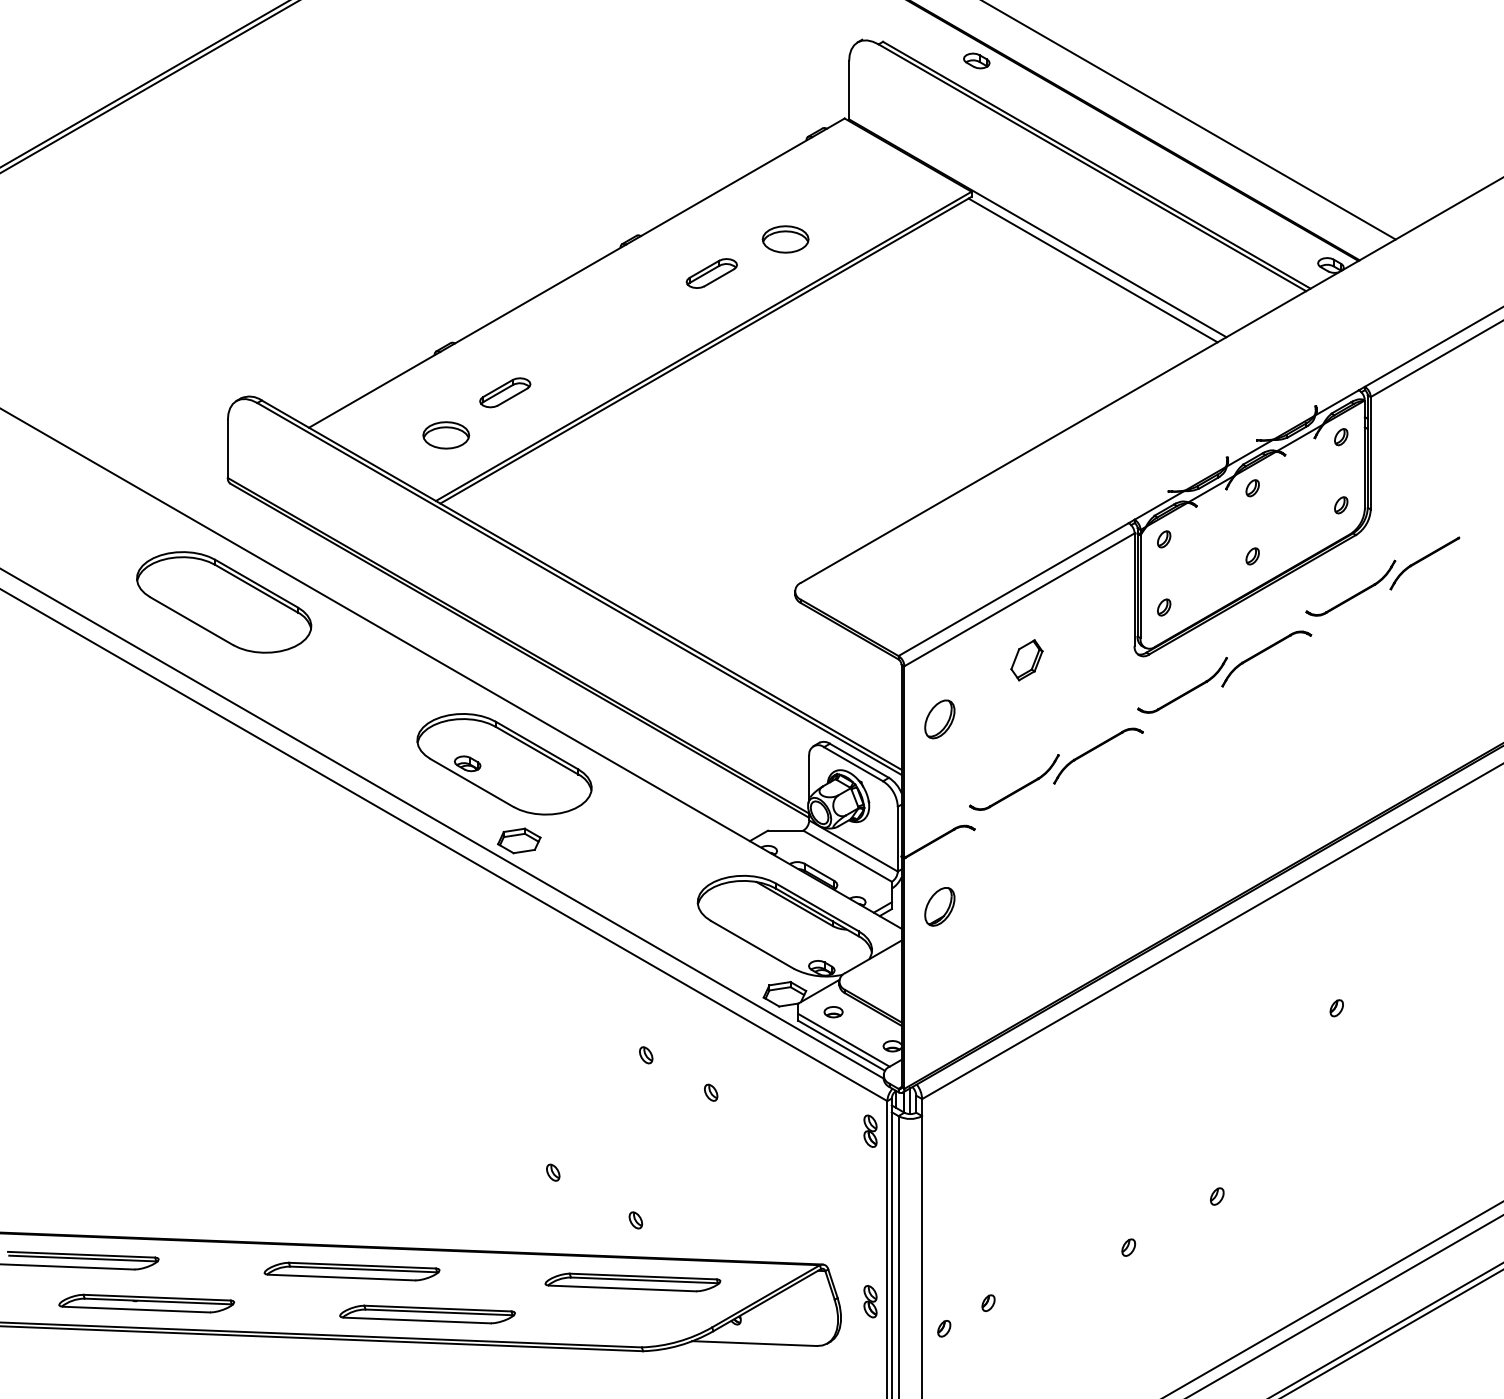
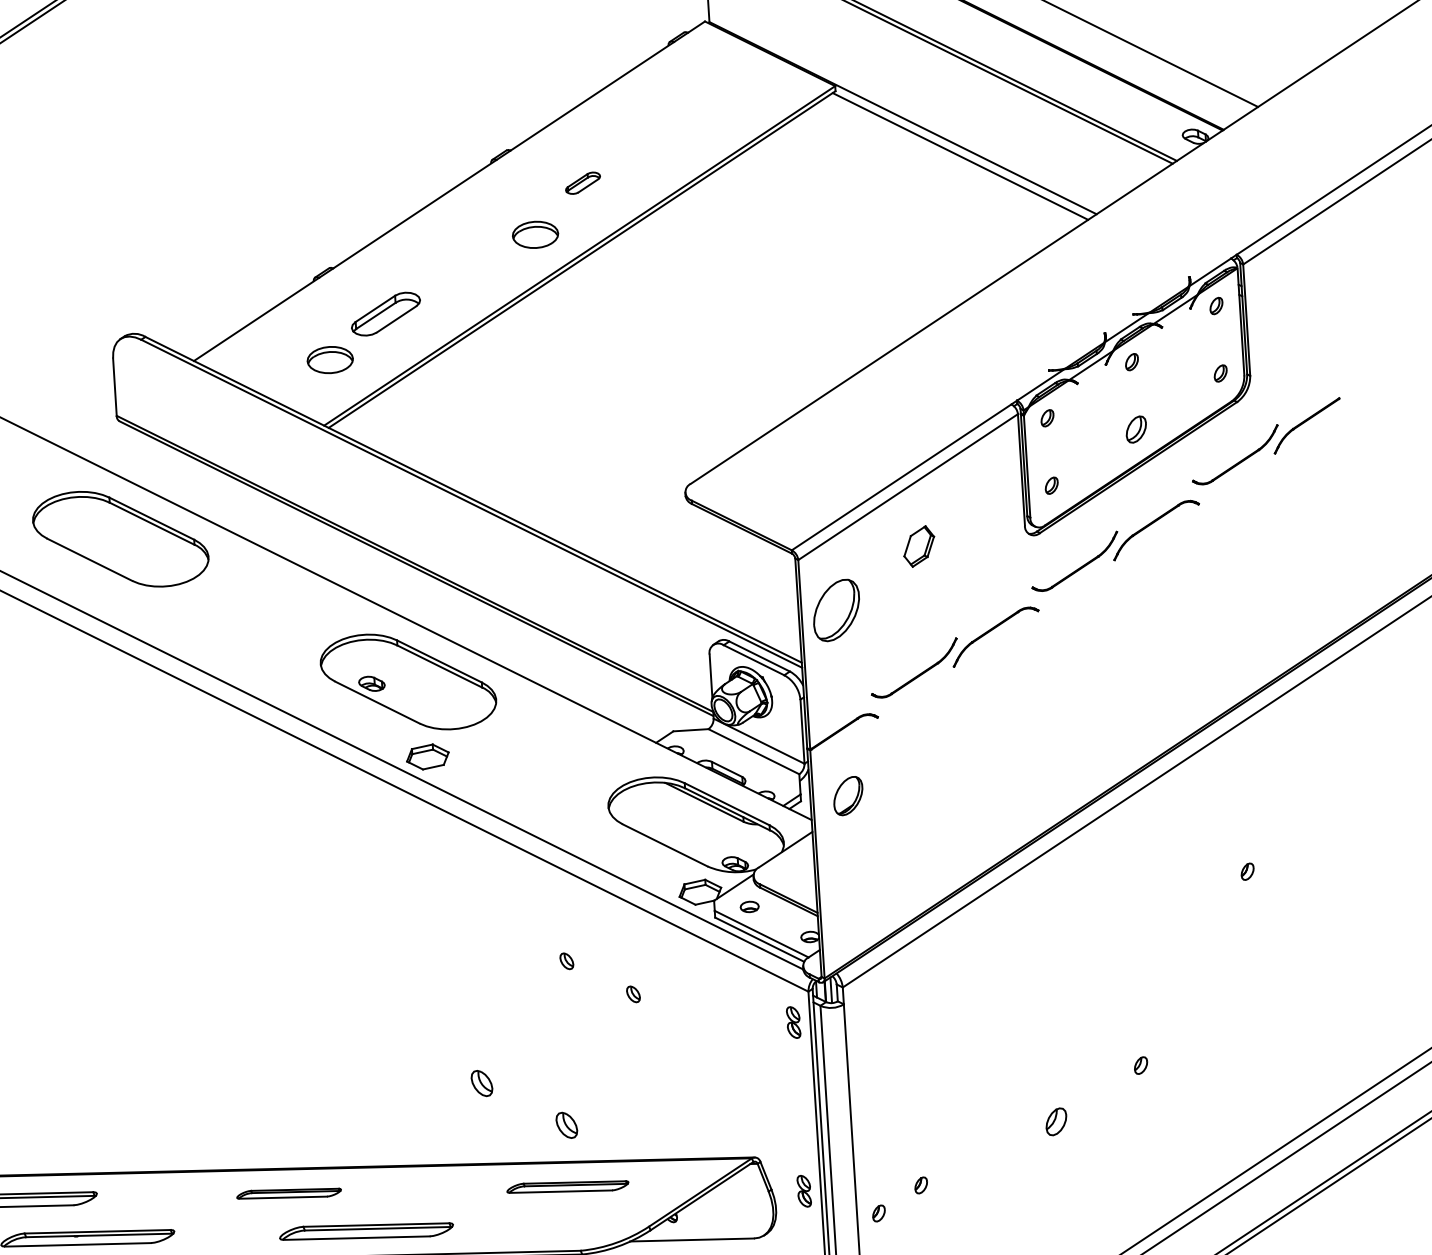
part: (785, 239) -> (535, 234), moved
part: (711, 273) -> (582, 183), size x0.7
part: (505, 392) -> (386, 313), size x1.4
part: (1252, 556) -> (1136, 429), size x1.6
part: (939, 719) -> (836, 610), size x1.6
part: (553, 1172) -> (482, 1083), size x1.6
part: (635, 1220) -> (566, 1125), size x1.6
part: (1128, 1247) -> (1056, 1121), size x1.6
part: (351, 1271) -> (288, 1193), size x0.6
part: (632, 1282) -> (567, 1187), size x0.7

